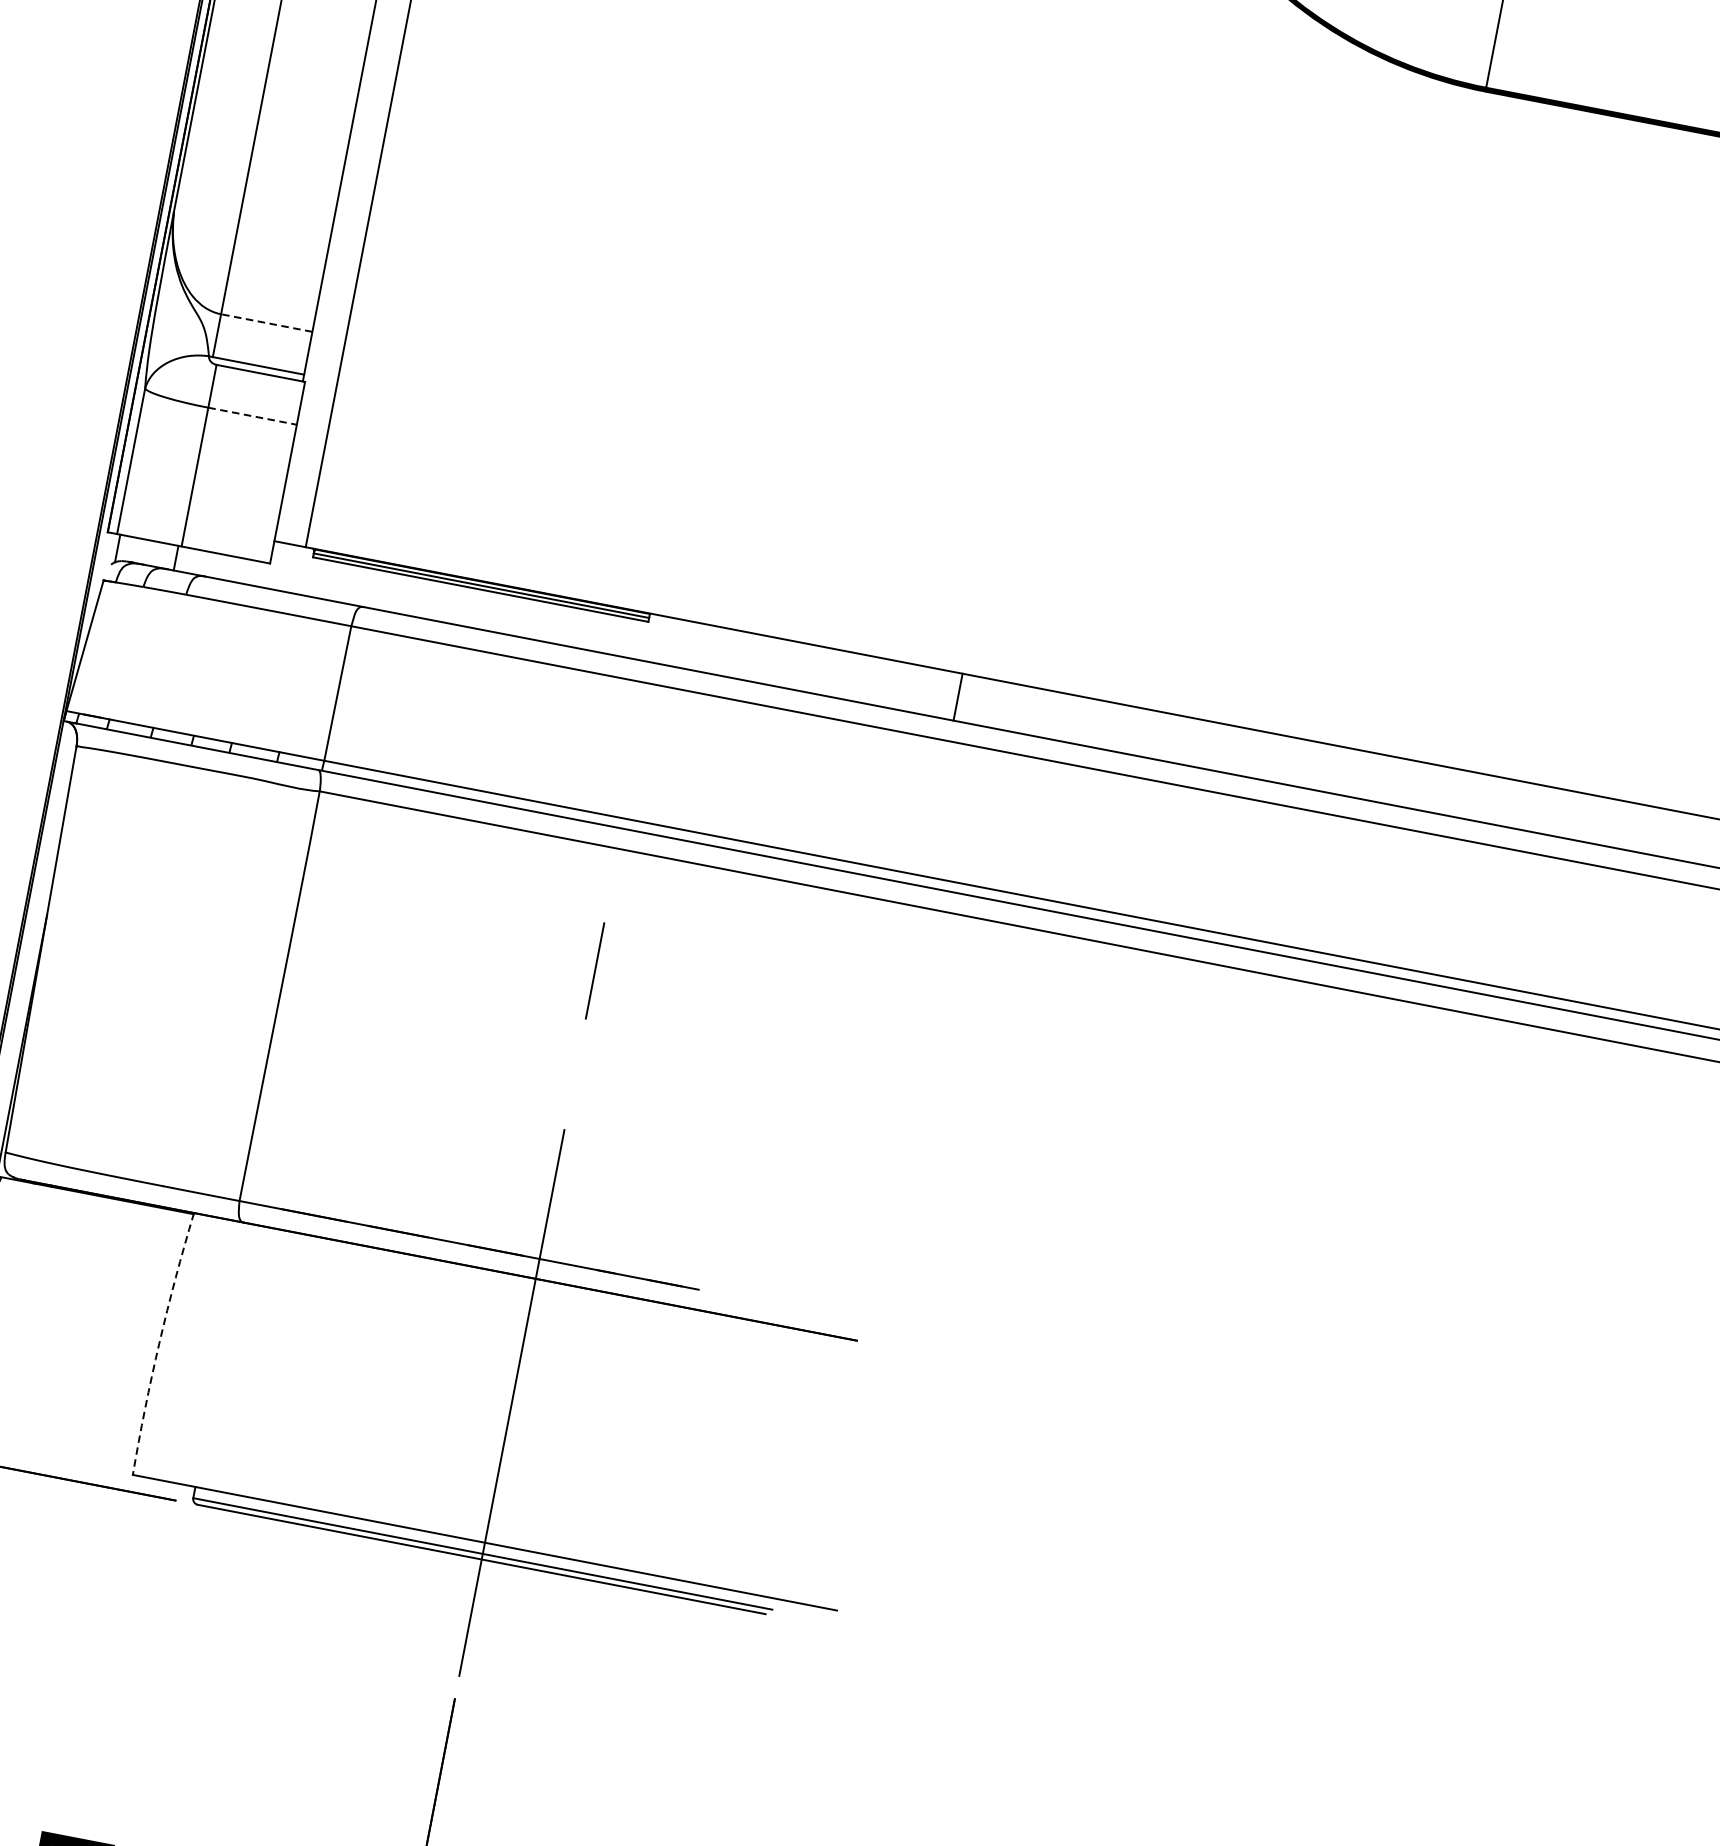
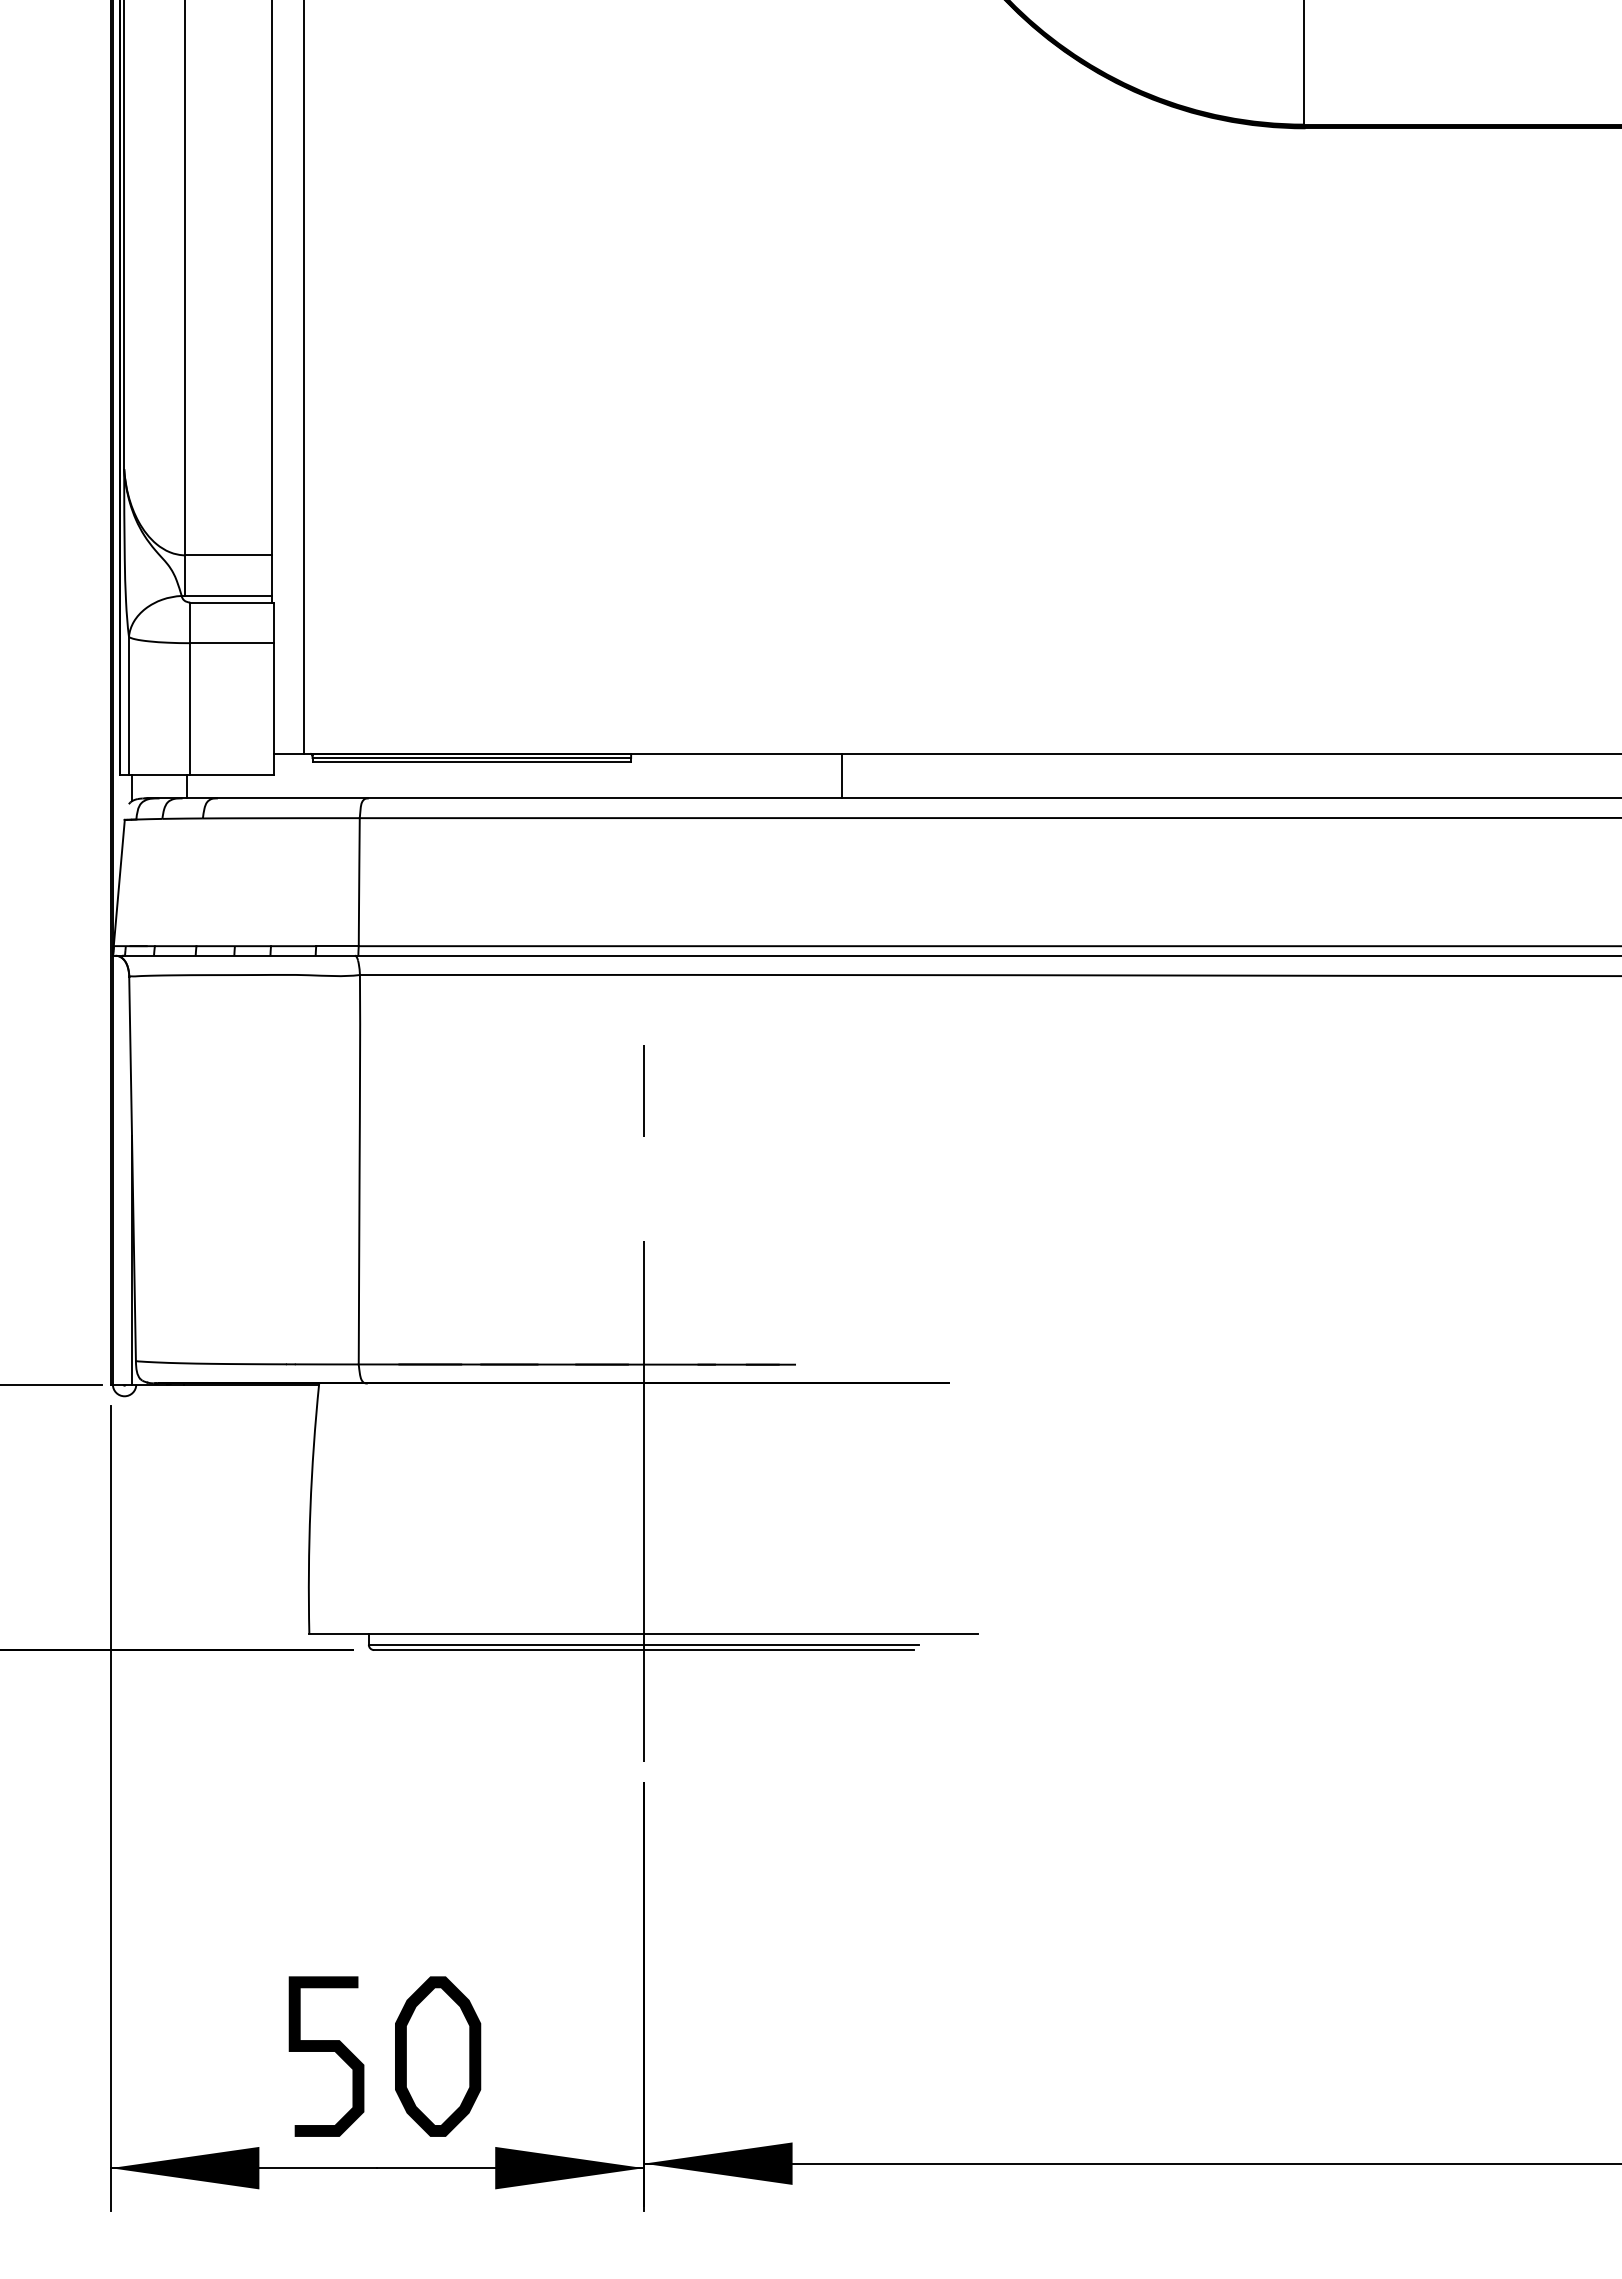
line: (266, 323) -> (228, 555), dashed -> solid
line: (252, 416) -> (232, 643), dashed -> solid
line: (958, 696) -> (842, 775), moved
arc: (159, 1342) -> (310, 1508), dashed -> solid

